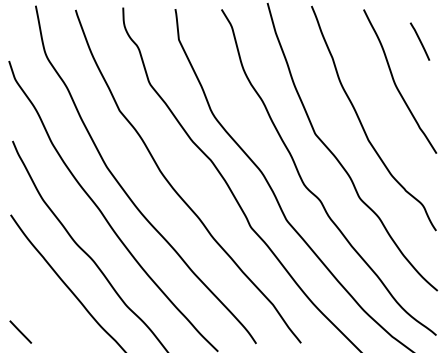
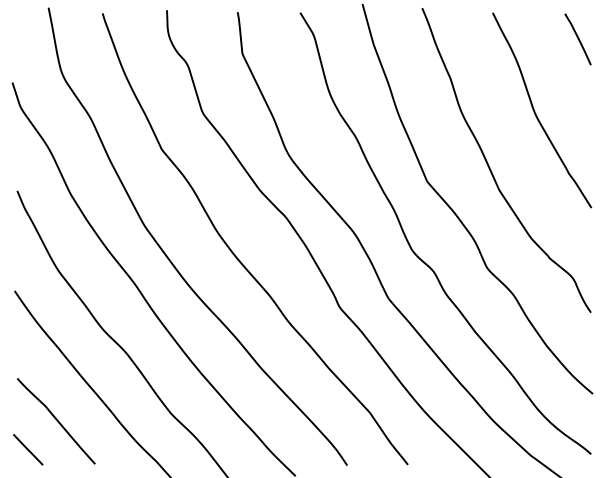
line: (419, 41) -> (577, 39), moved
curve: (41, 310) -> (56, 420), added

